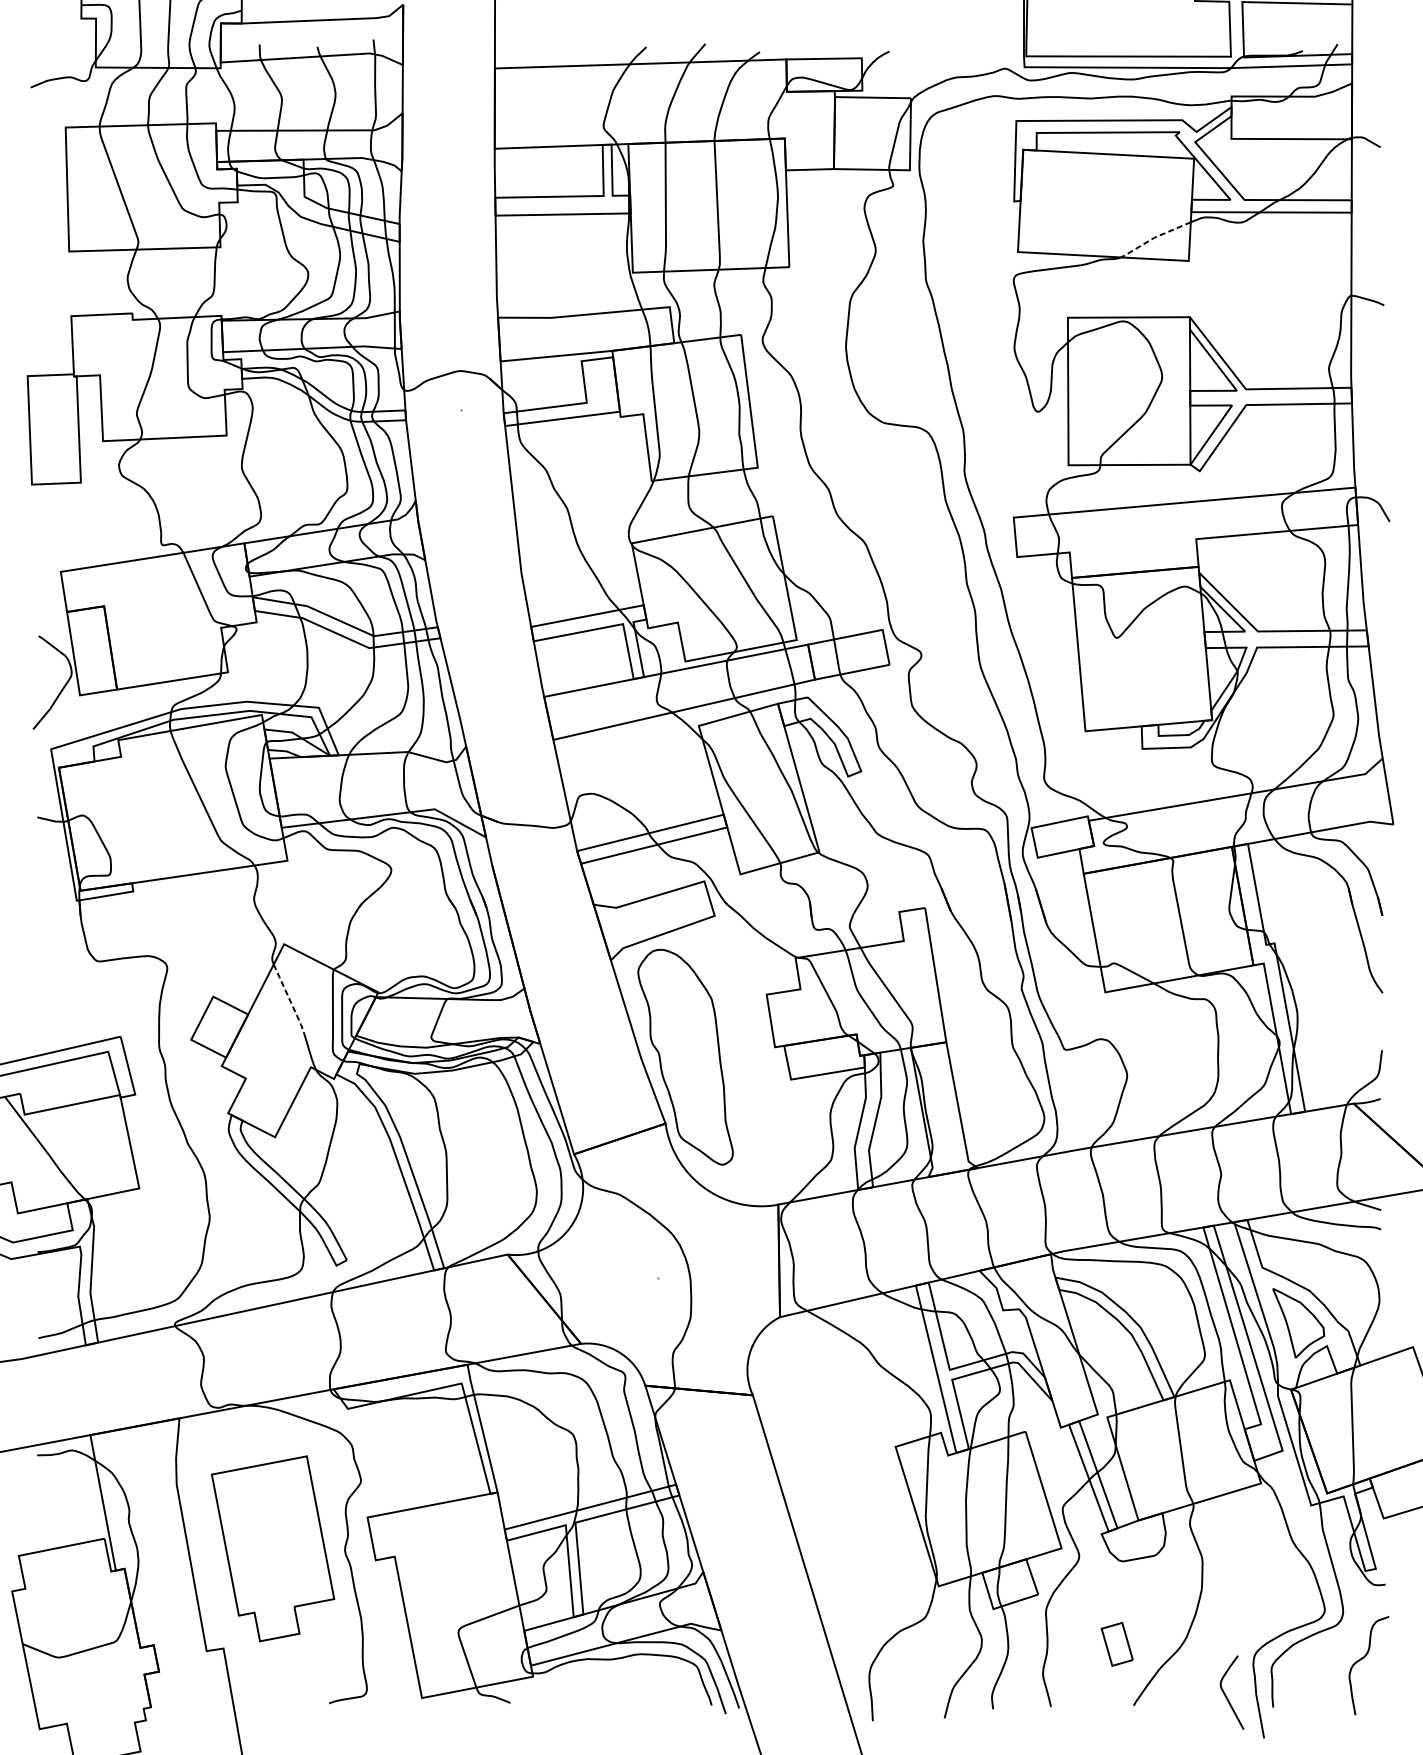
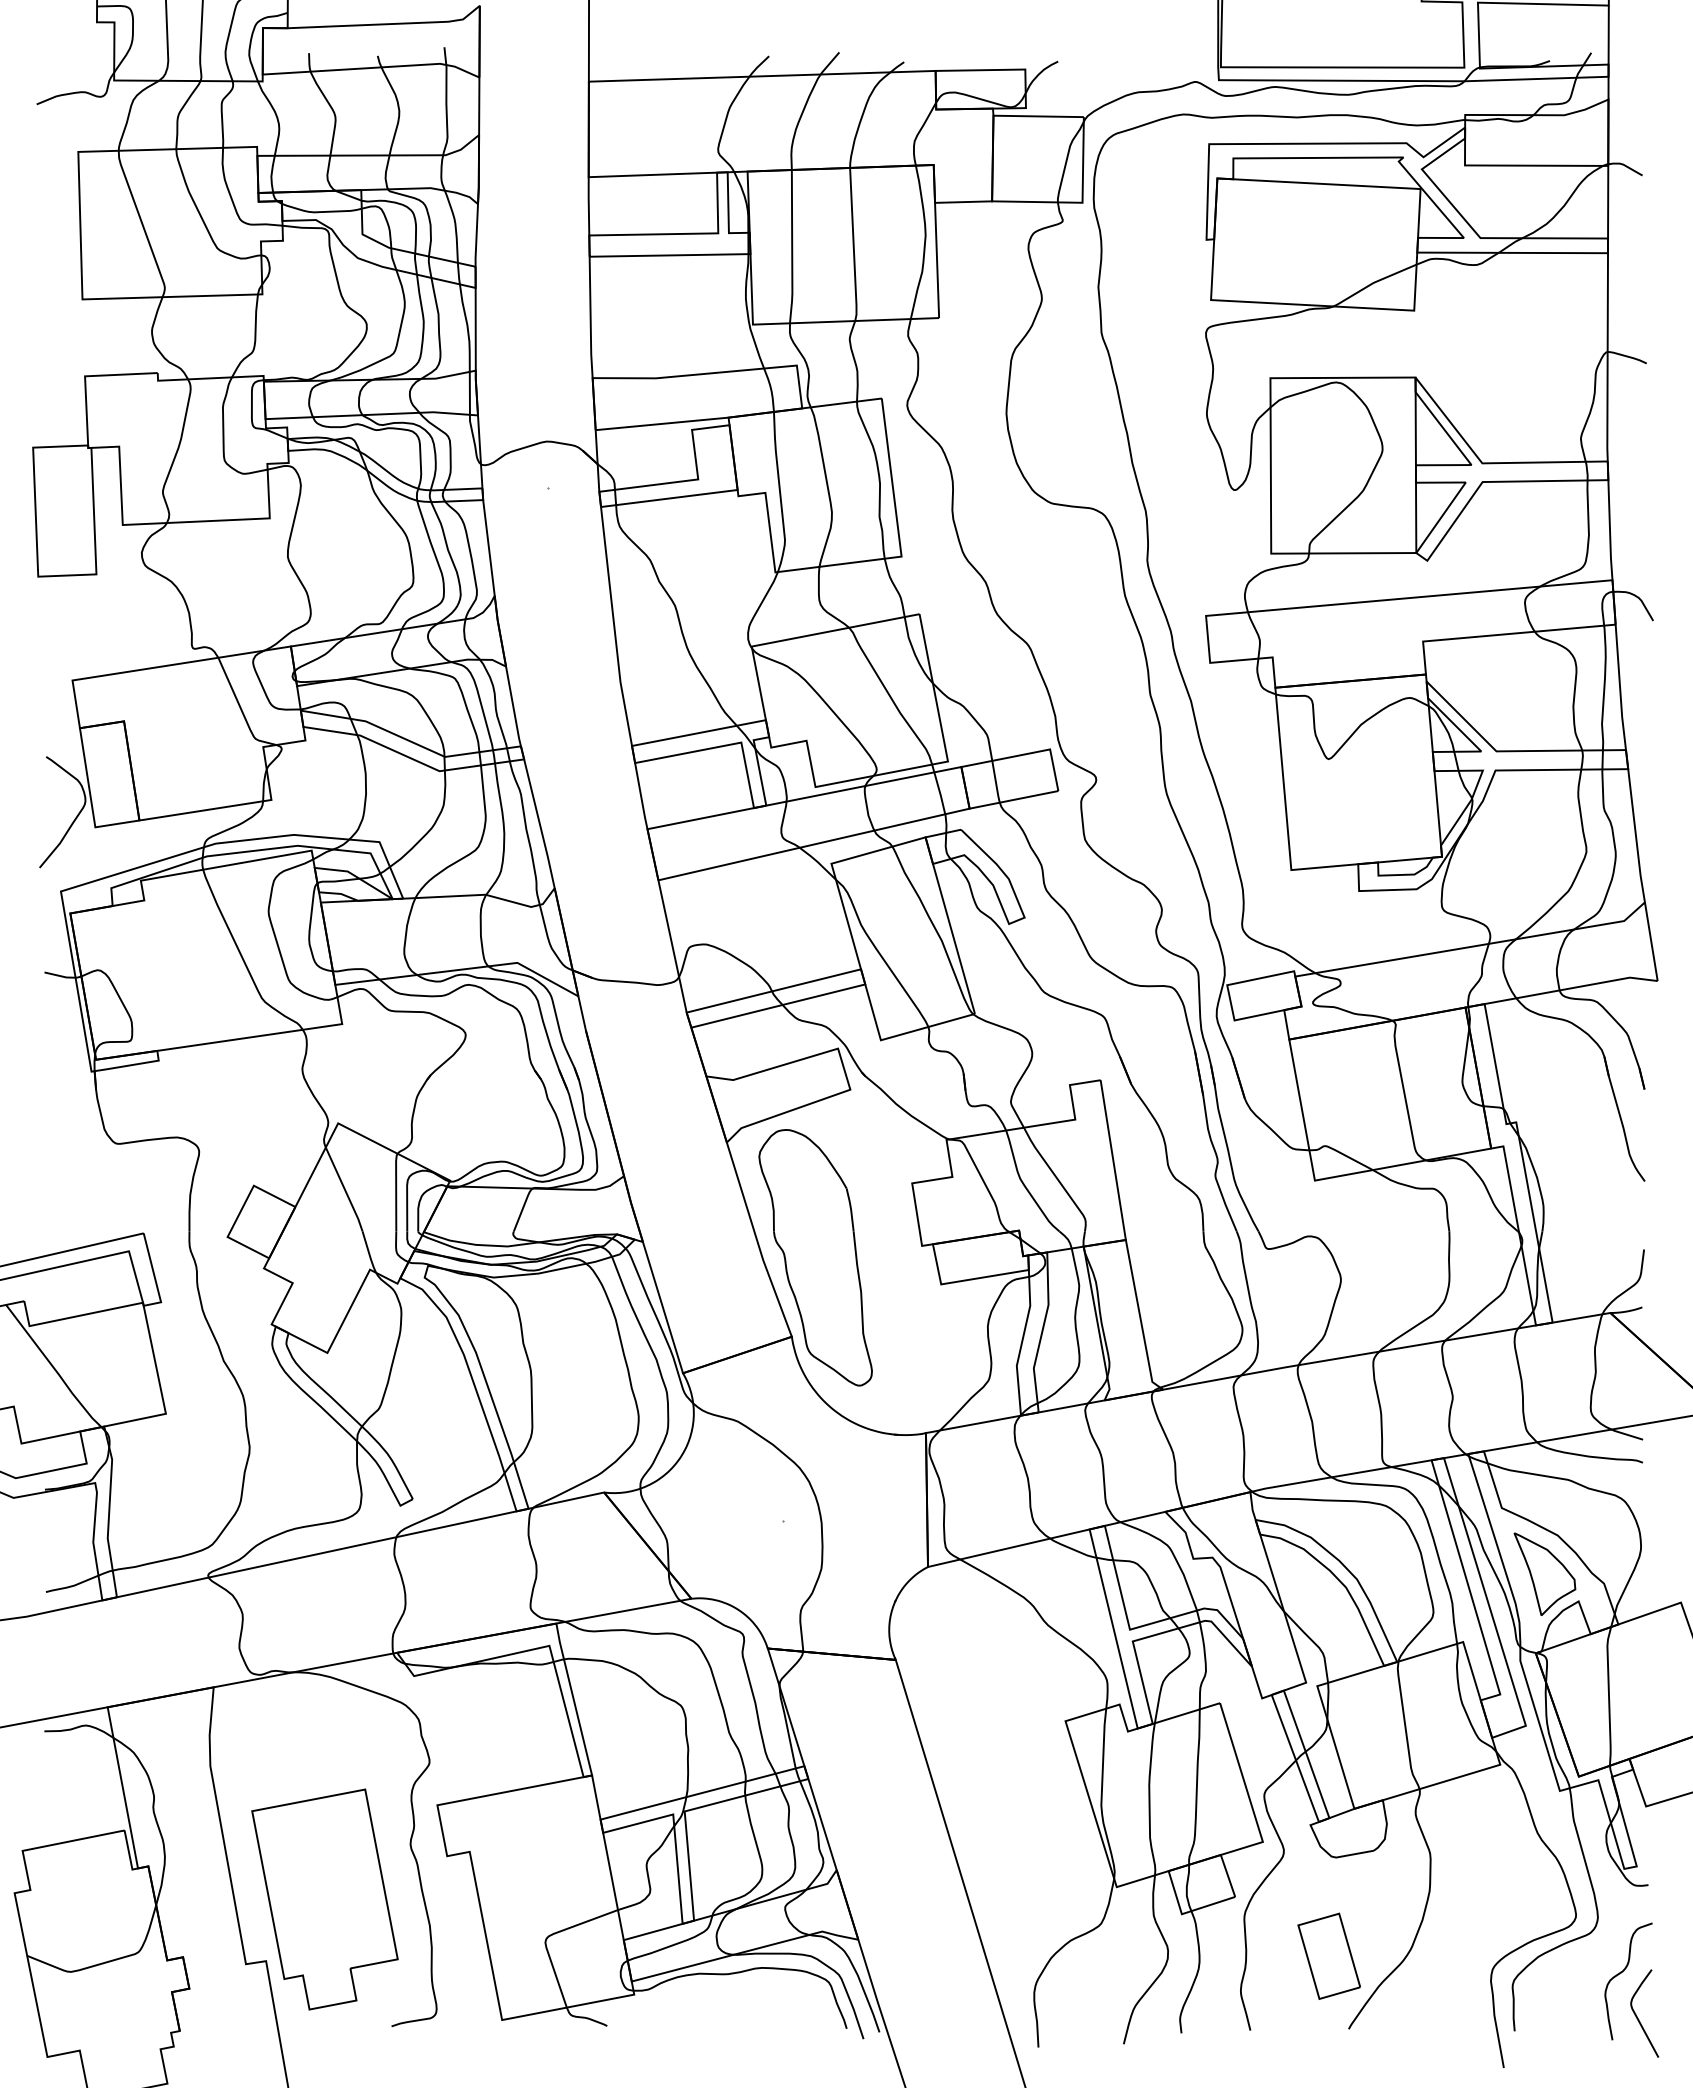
line: (1154, 237) -> (1373, 282), dashed -> solid
line: (290, 1000) -> (345, 1190), dashed -> solid
part: (272, 1548) -> (324, 1899), moved
part: (1116, 1643) -> (1328, 1955), size x1.67
curve: (1226, 1695) -> (1637, 2016), moved

